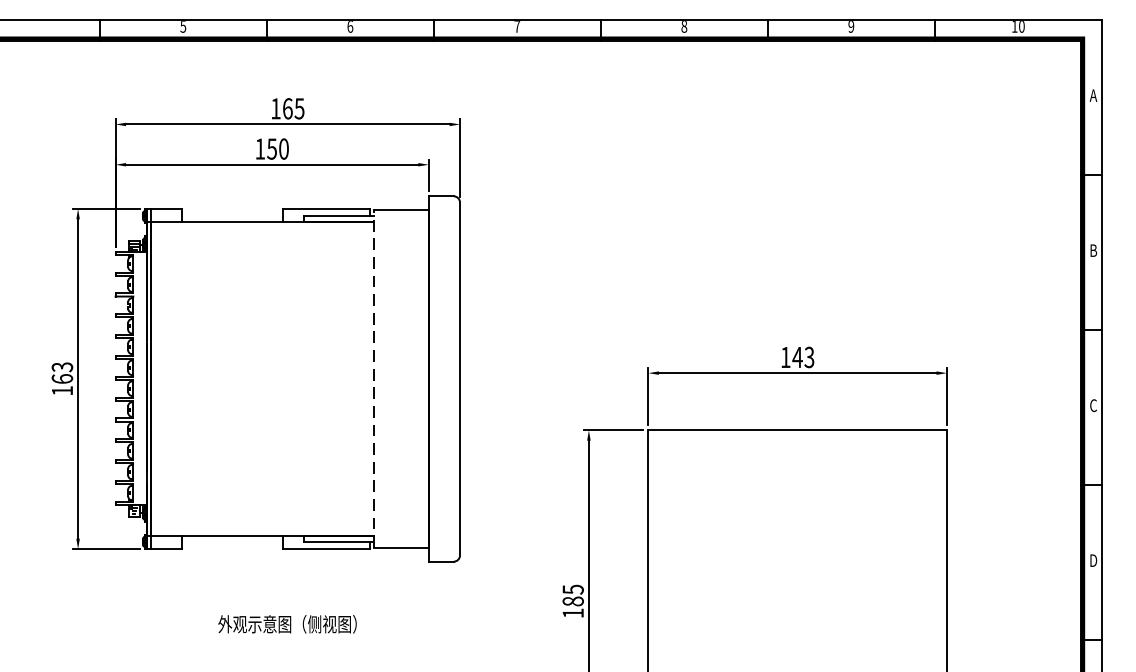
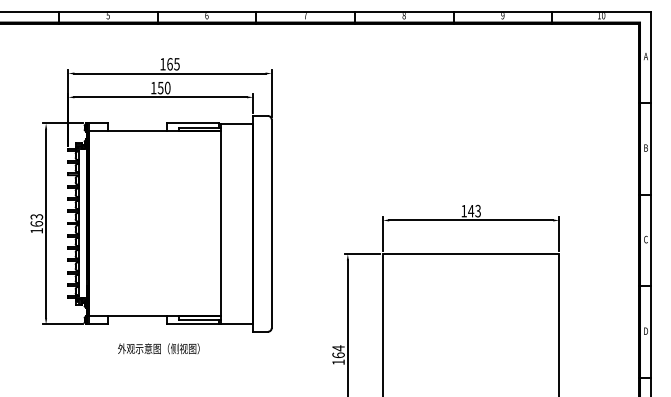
line: (375, 378) -> (221, 223), dashed -> solid
text: (573, 594) -> (338, 351), 185 -> 164
text: (286, 623) -> (158, 348), moved

